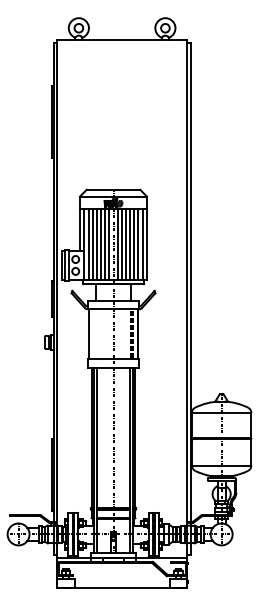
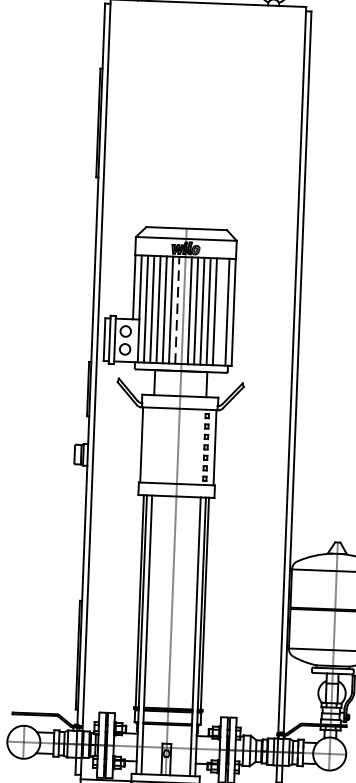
line: (109, 243) -> (177, 309), solid -> dashed
line: (138, 243) -> (221, 310), removed

